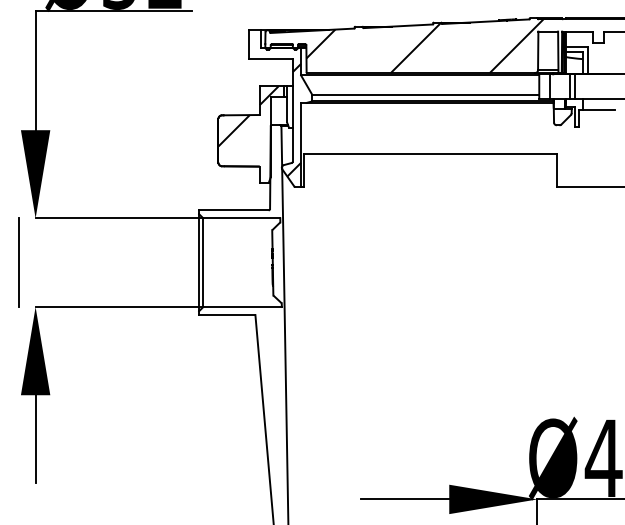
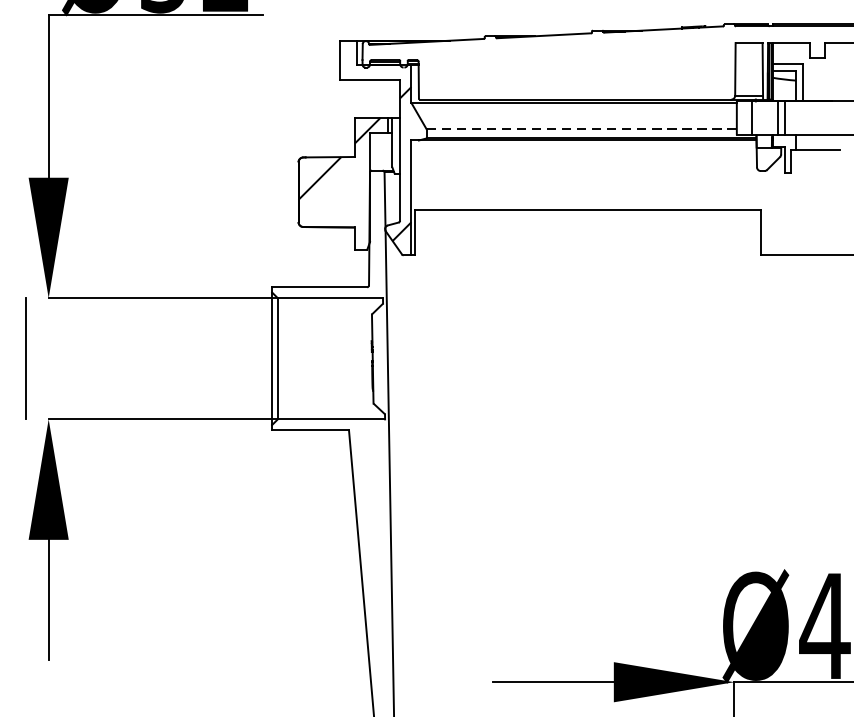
hatch: (424, 45) -> (580, 62), removed
line: (425, 94) -> (581, 128), solid -> dashed

